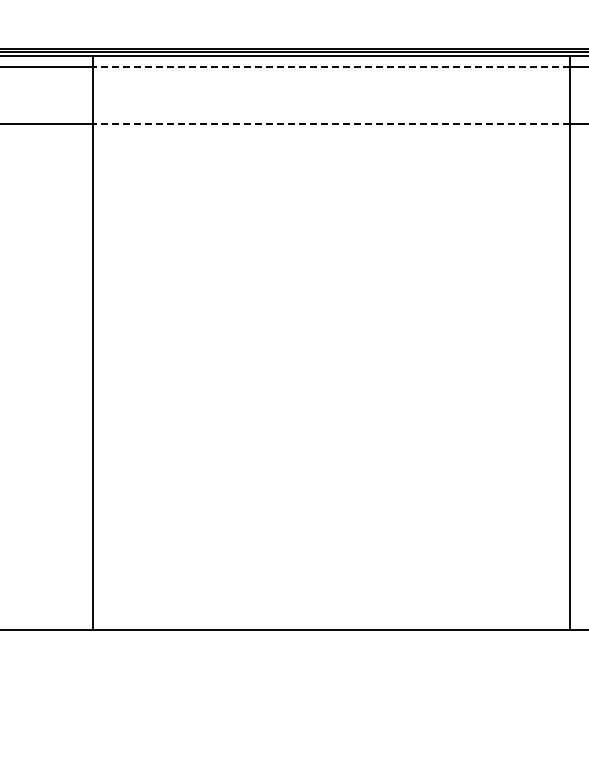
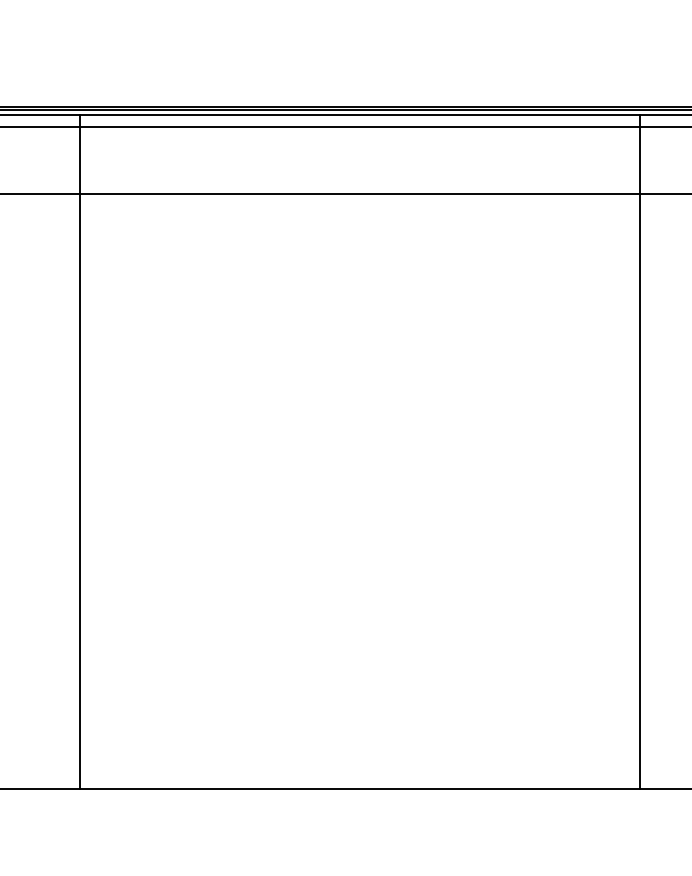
line: (331, 66) -> (359, 126), dashed -> solid
line: (331, 123) -> (359, 193), dashed -> solid

